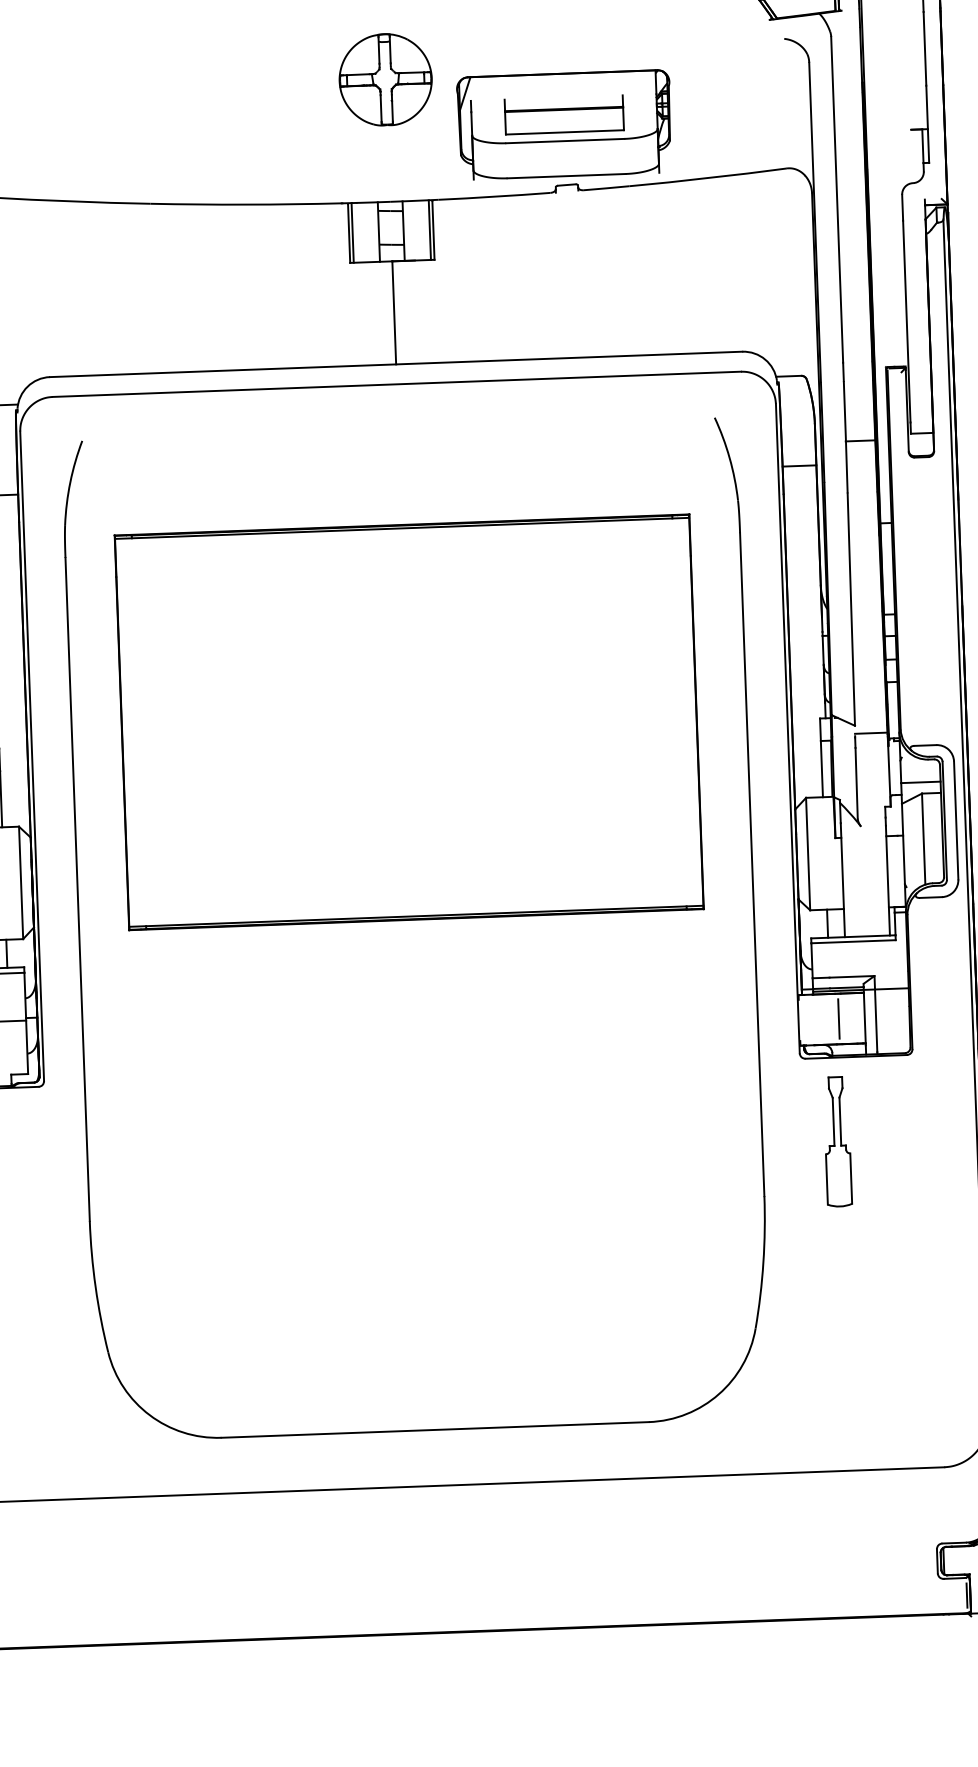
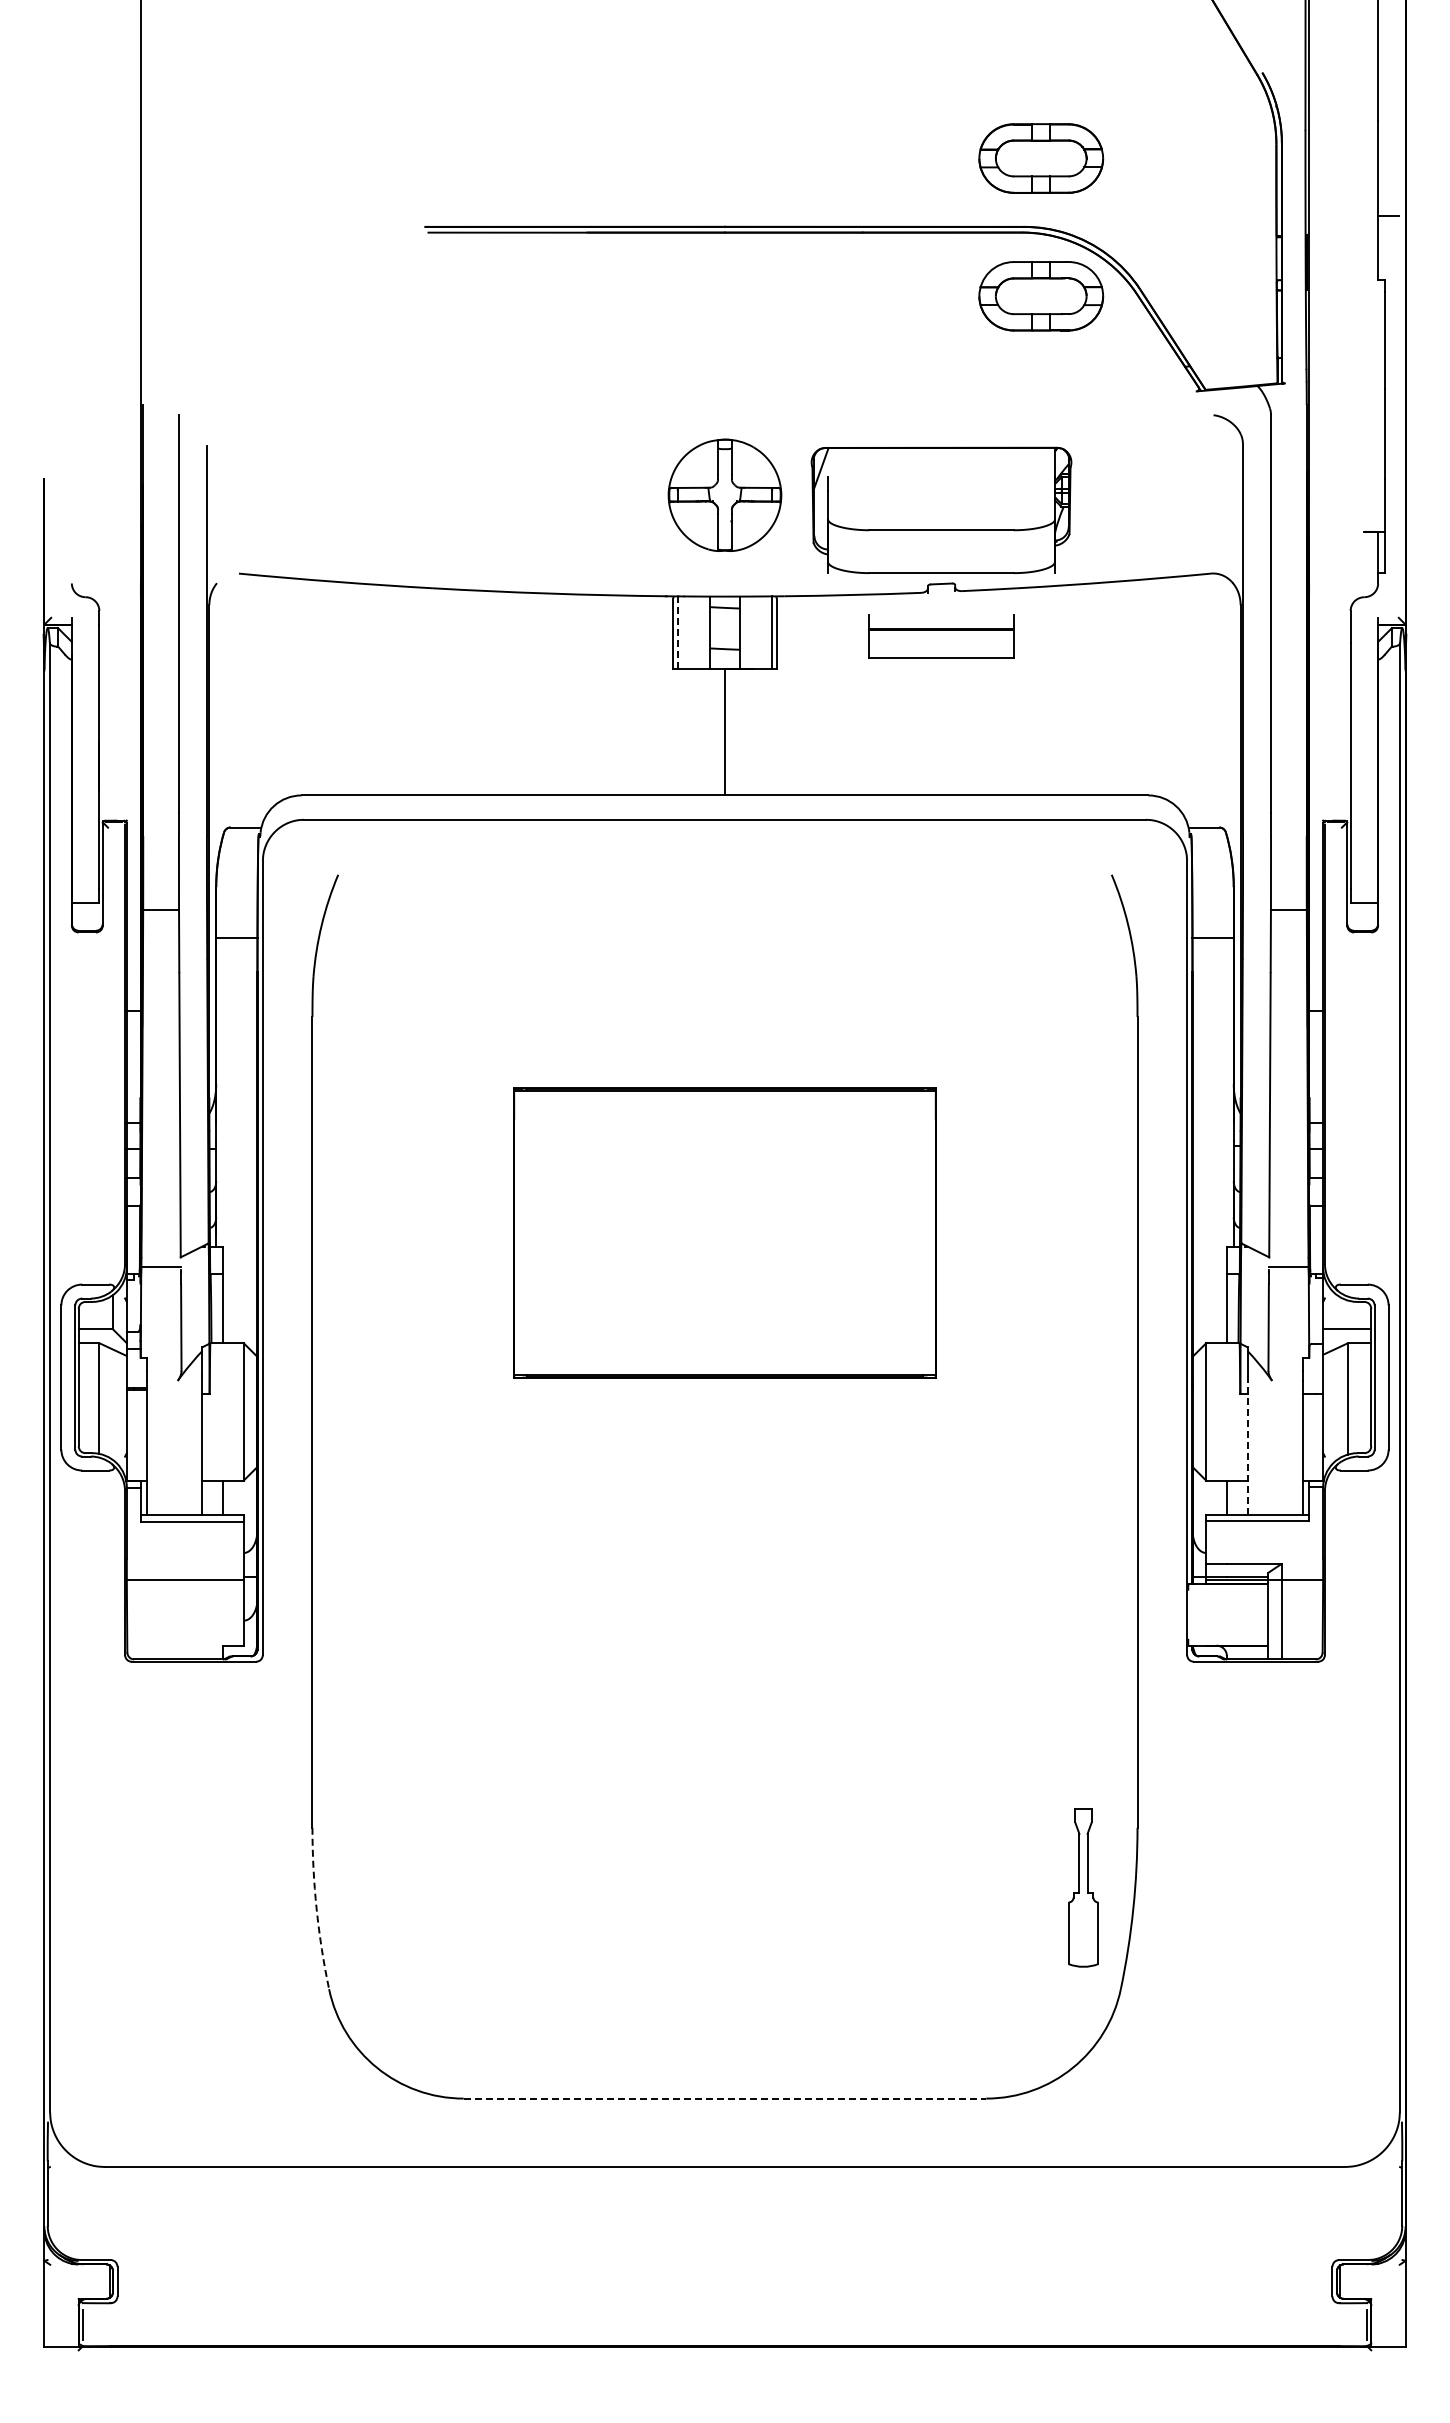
part: (385, 79) -> (724, 494), moved
part: (564, 115) -> (941, 636), moved
line: (352, 232) -> (677, 632), solid -> dashed
part: (408, 721) -> (724, 1232), size x0.6
line: (842, 880) -> (1247, 1445), solid -> dashed
line: (838, 1018) -> (1236, 1614), removed
part: (837, 1141) -> (1083, 1887), moved
arc: (95, 1286) -> (316, 1908), solid -> dashed
line: (435, 1429) -> (725, 2098), solid -> dashed

